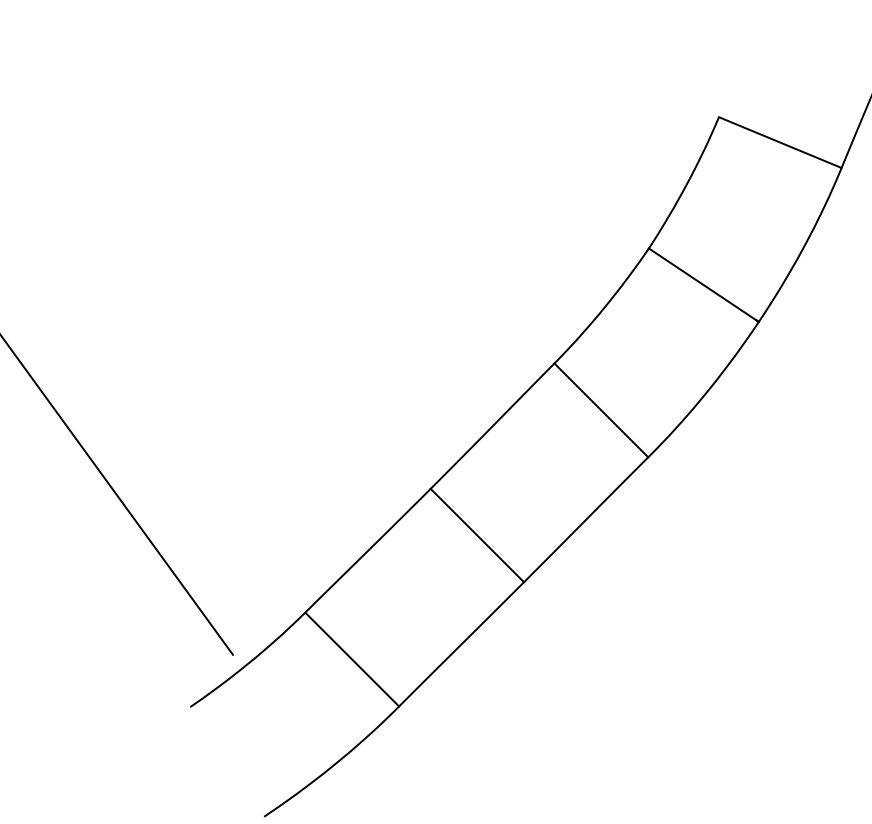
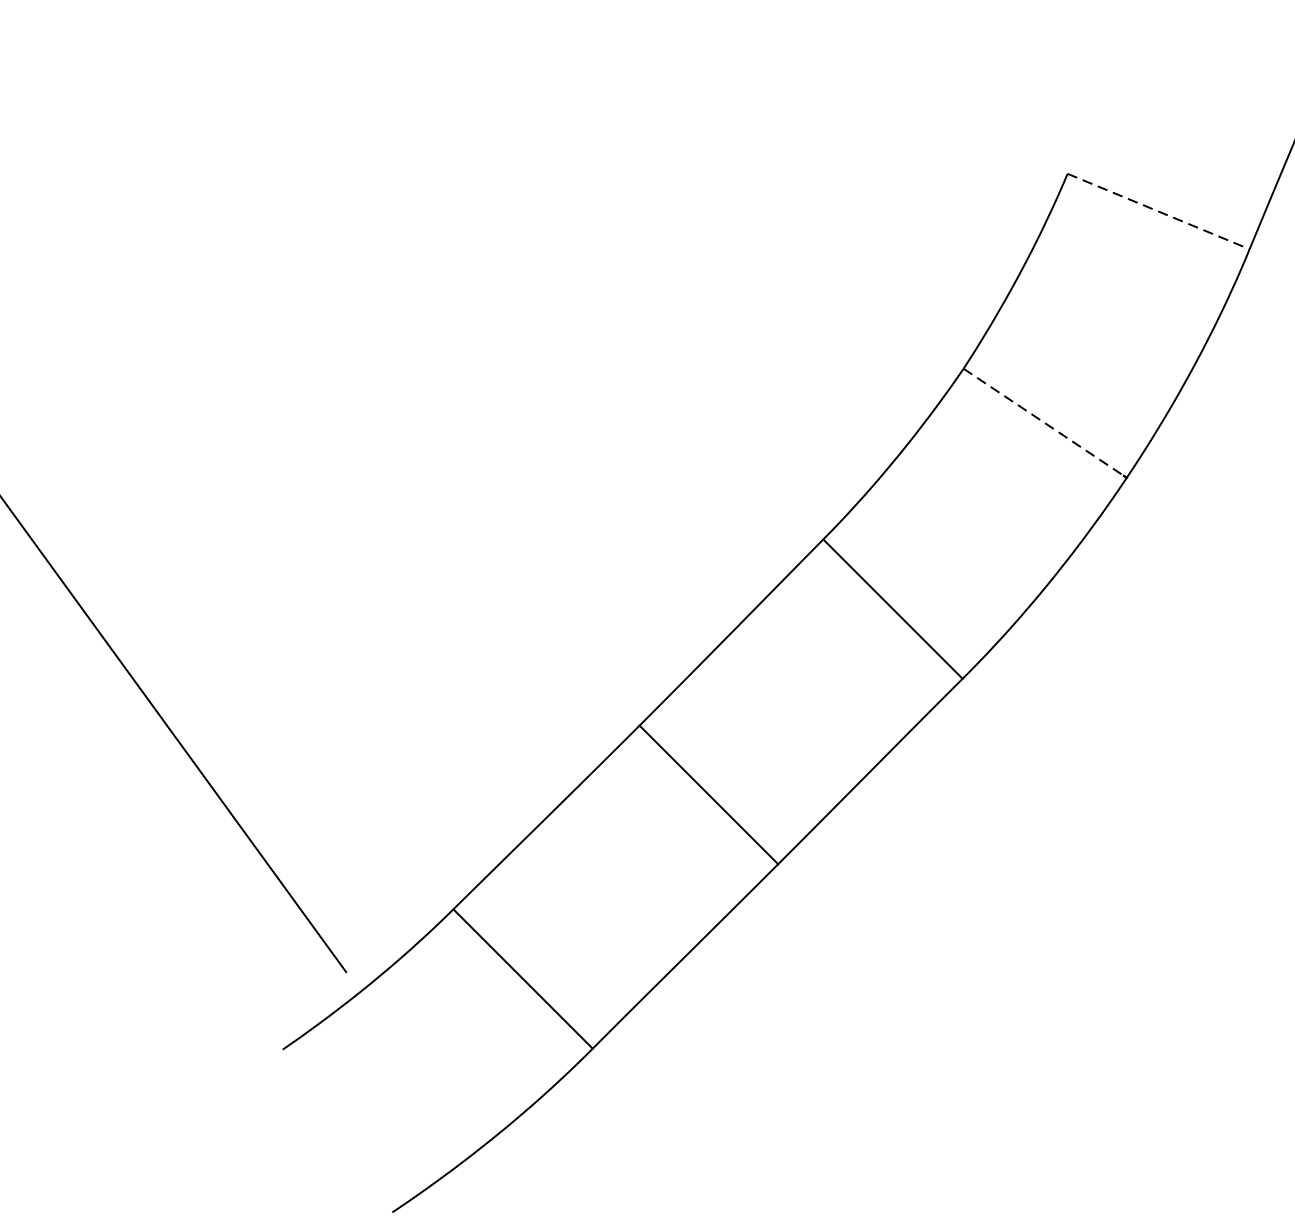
line: (780, 142) -> (1158, 211), solid -> dashed
line: (702, 284) -> (1043, 422), solid -> dashed

